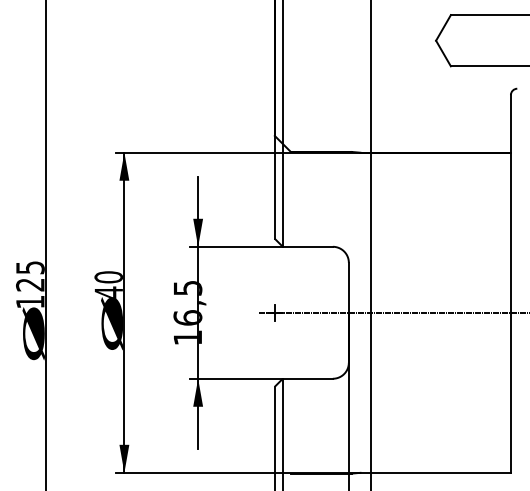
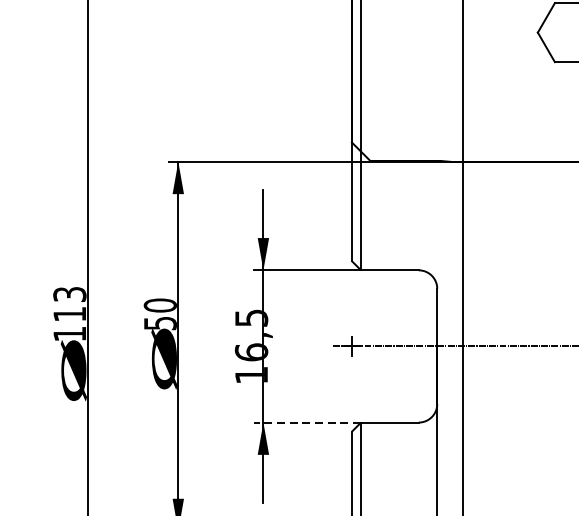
text: (30, 276) -> (70, 304), 125 -> 113
text: (108, 292) -> (159, 323), 40 -> 50
line: (236, 378) -> (307, 422), solid -> dashed

